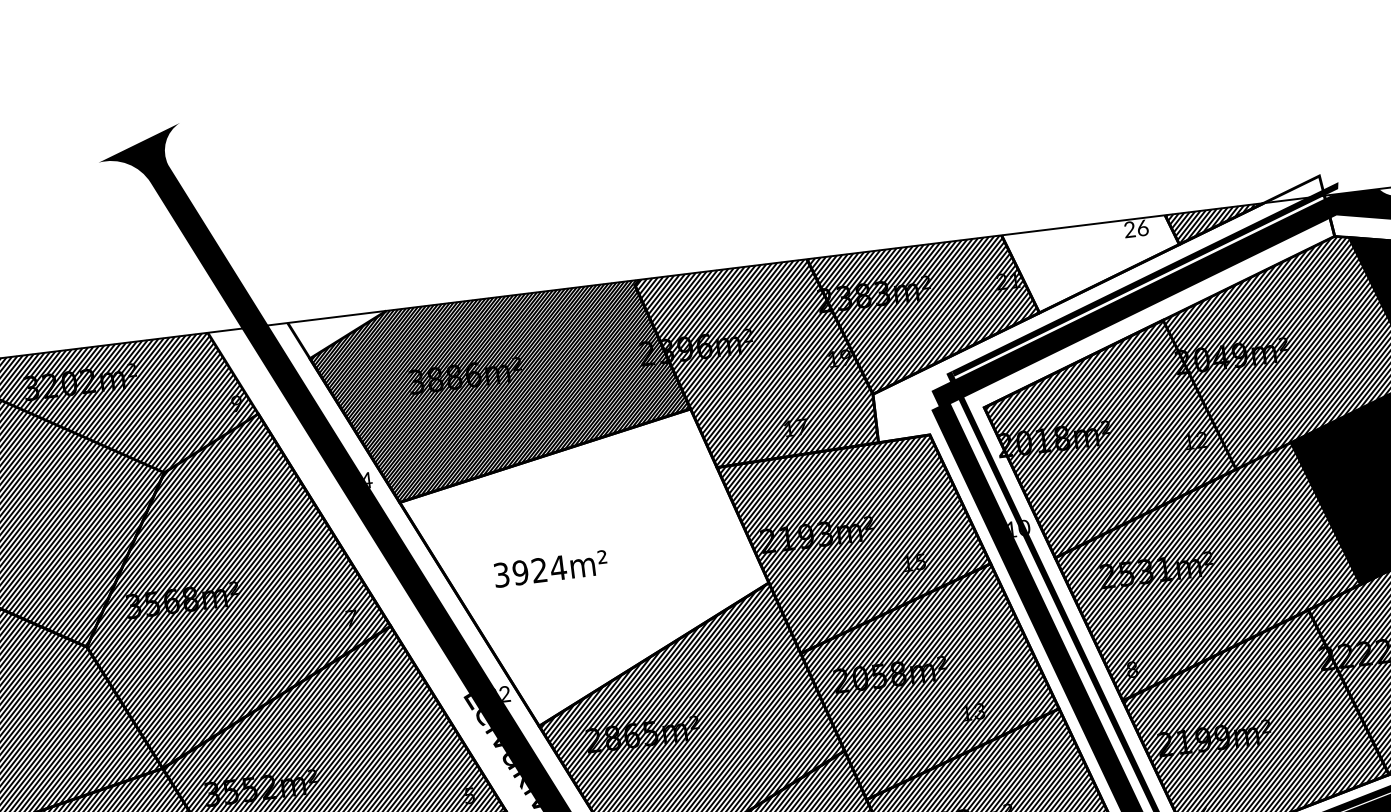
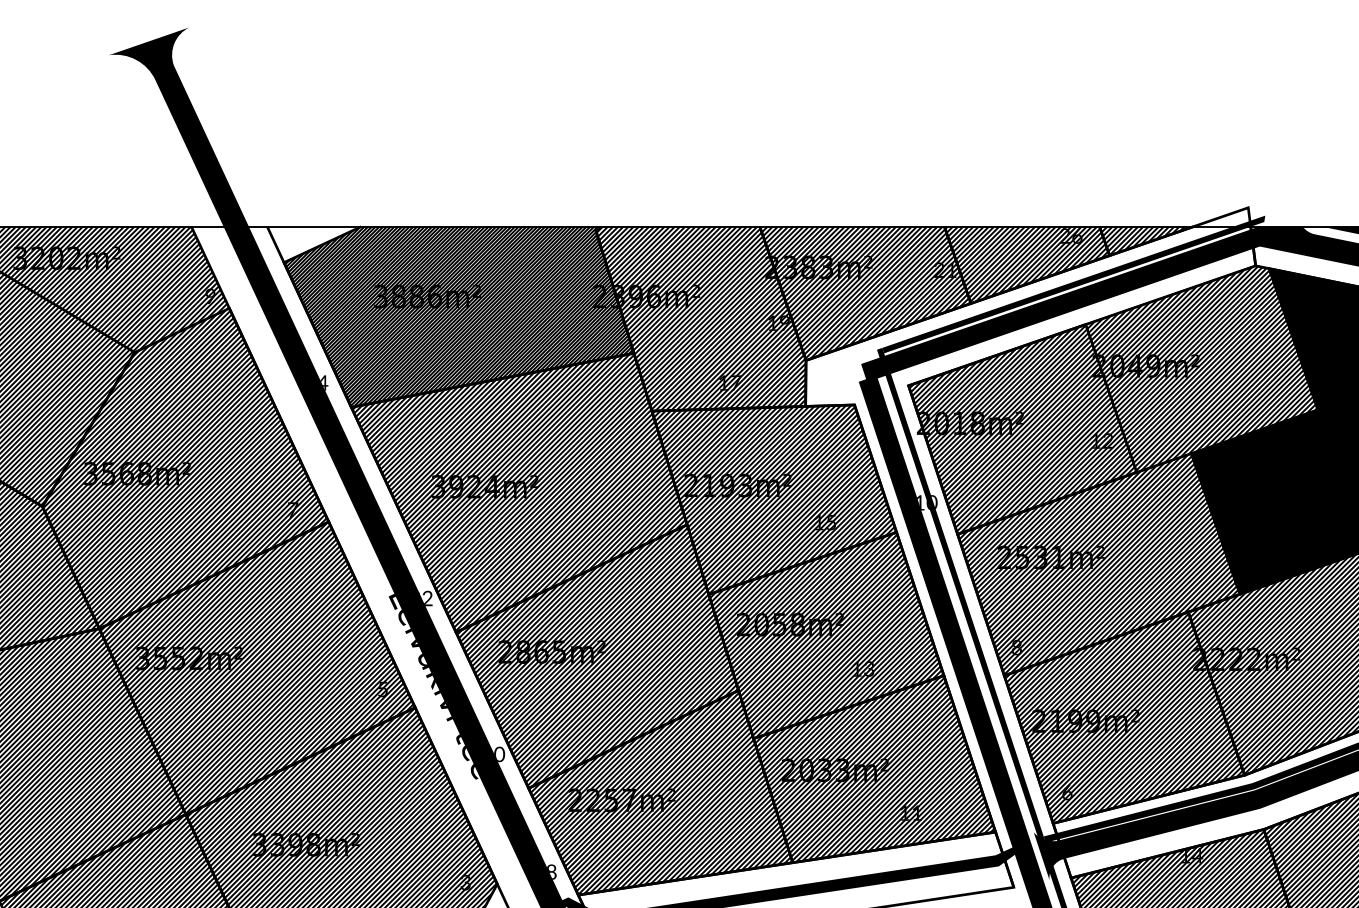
hatch: (1093, 263) -> (1027, 263), added
hatch: (588, 570) -> (519, 492), added

